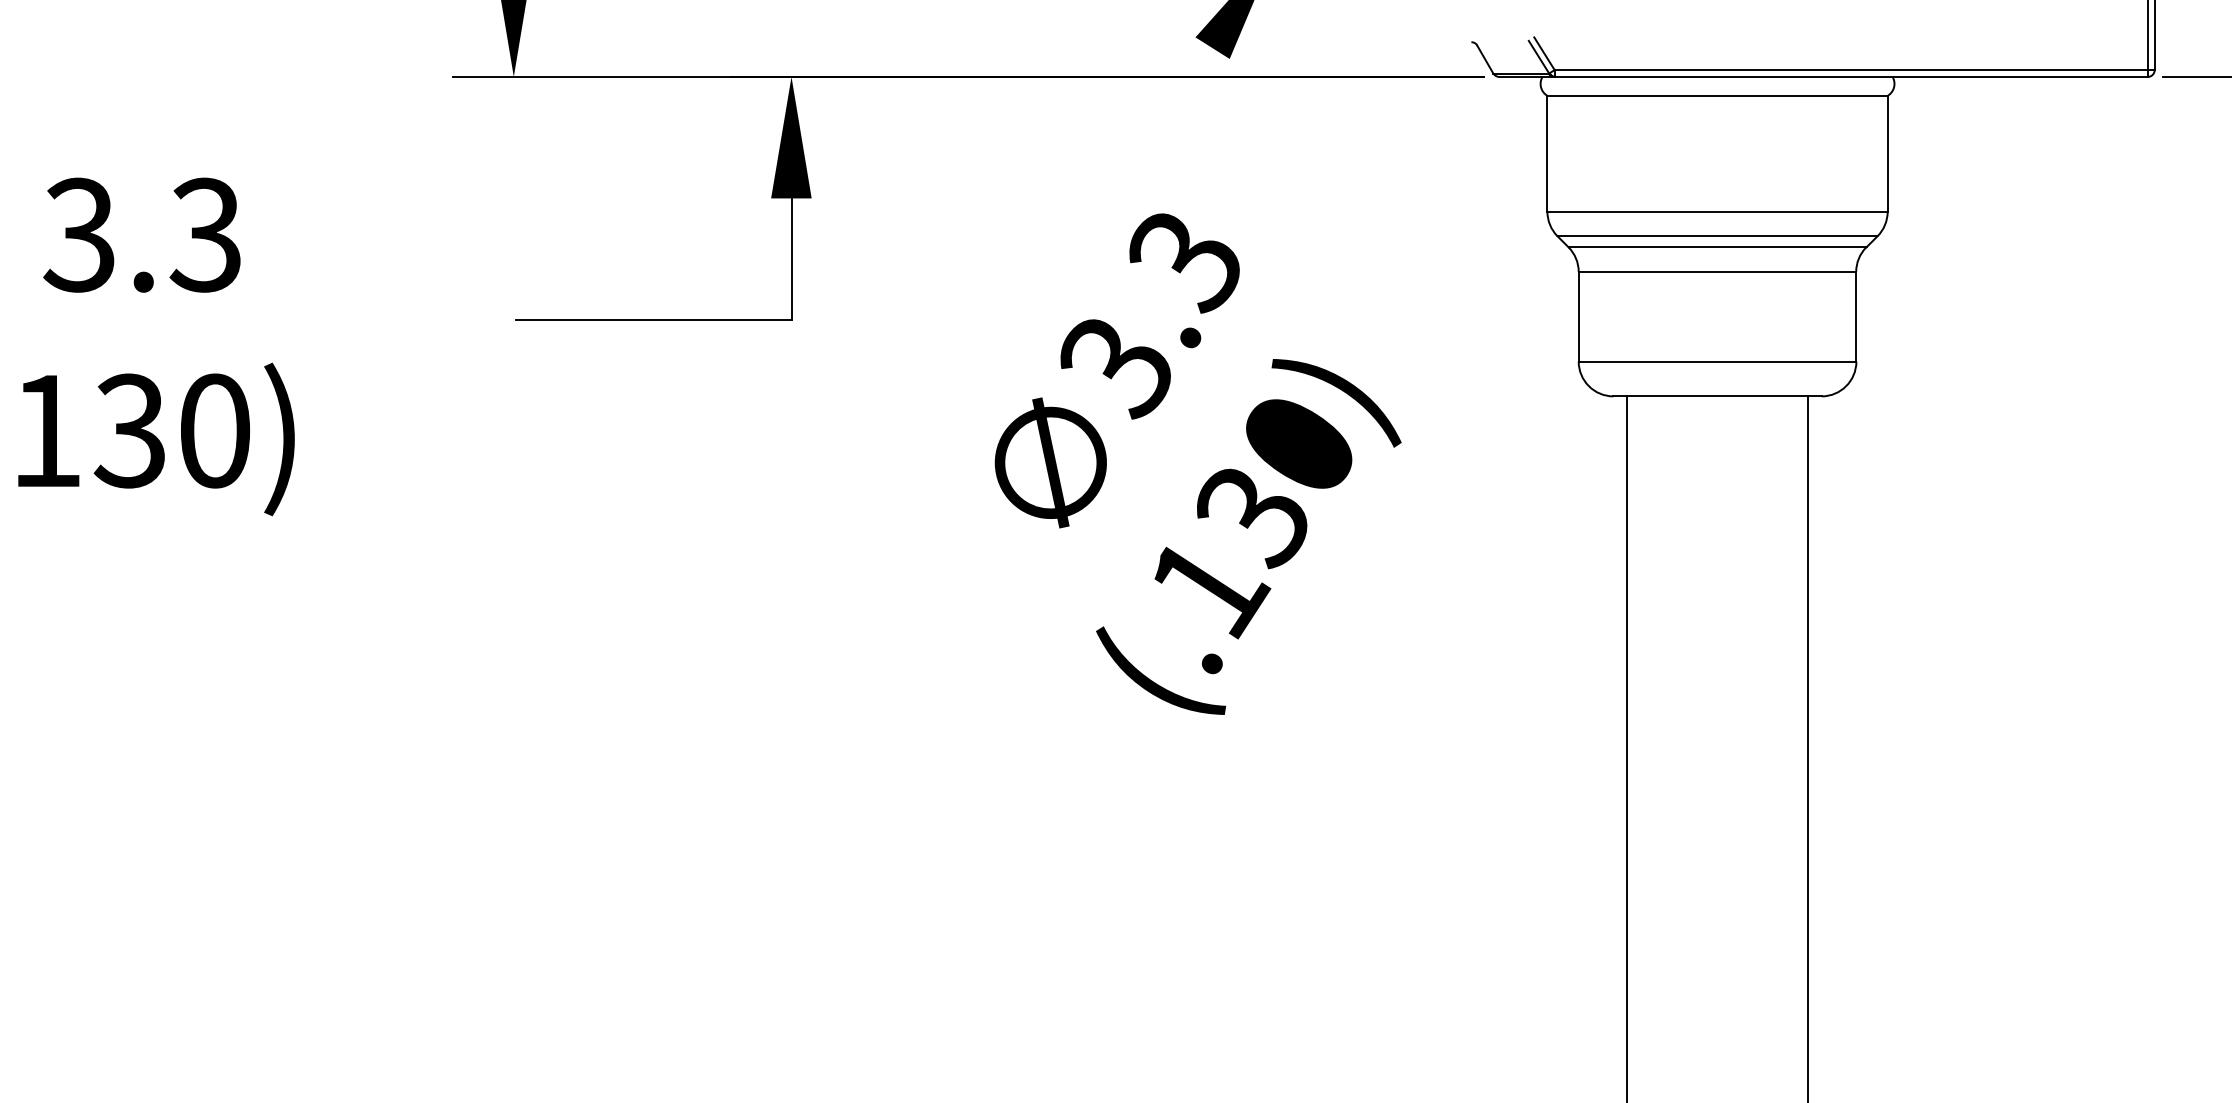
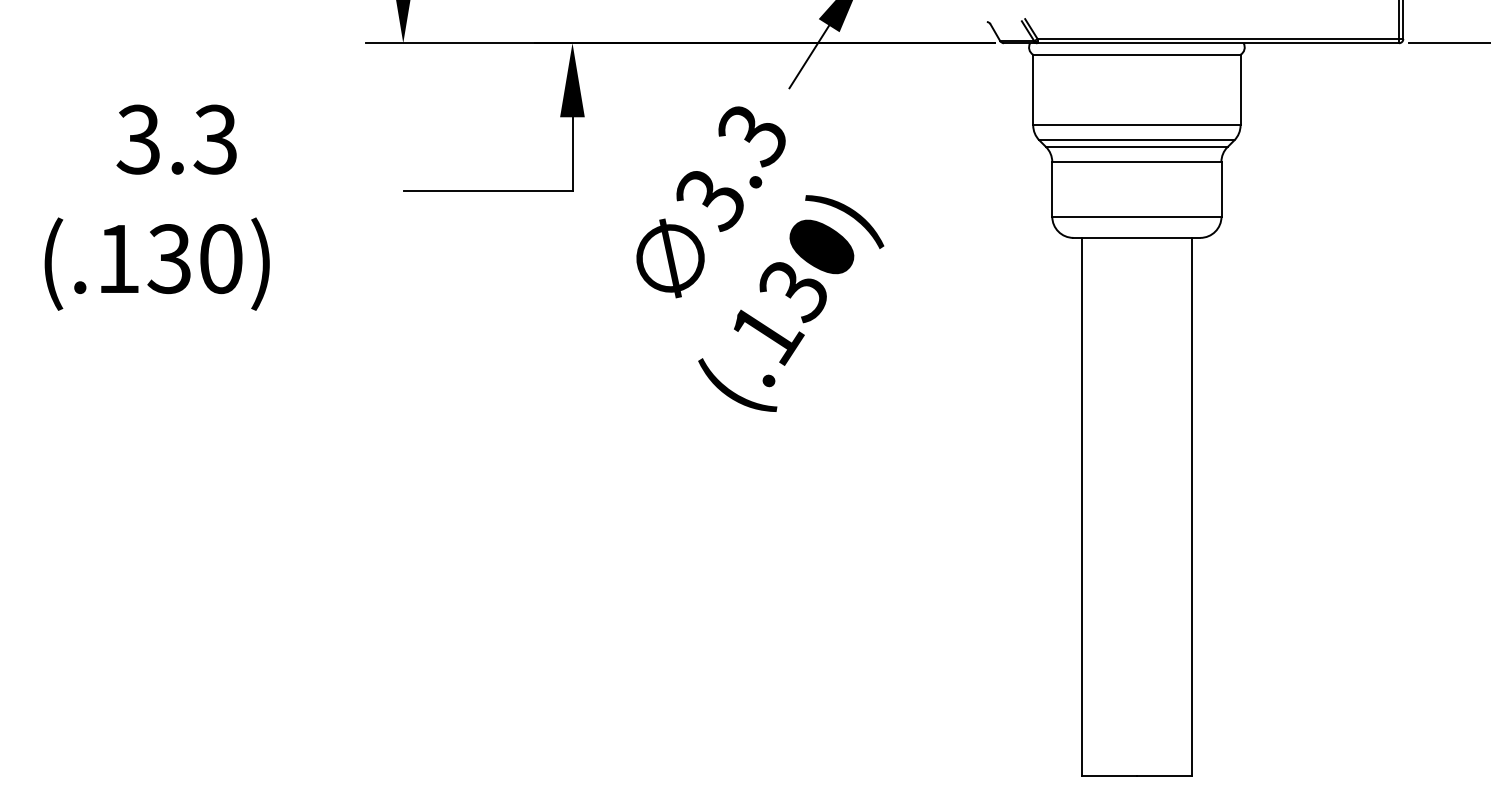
line: (1180, 98) -> (809, 56), added
text: (1198, 462) -> (760, 258), moved

